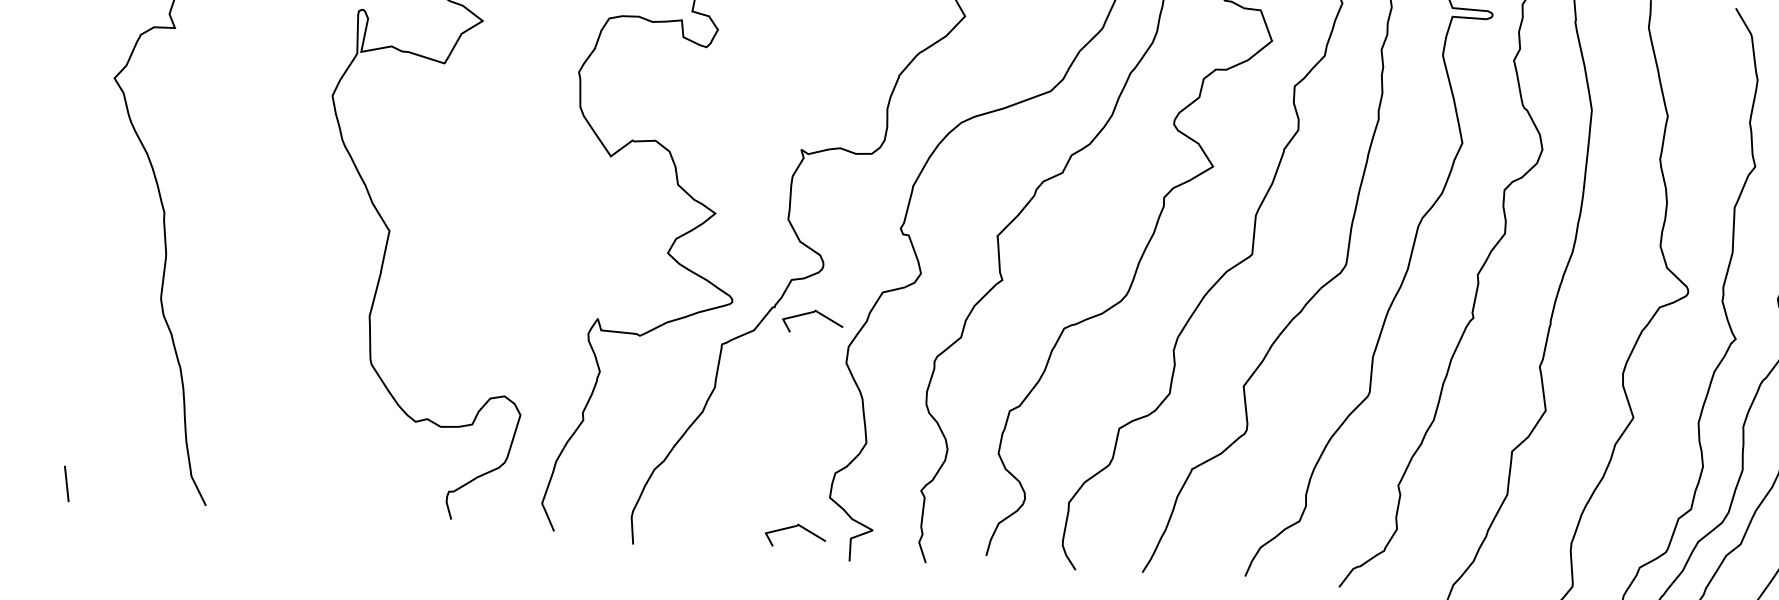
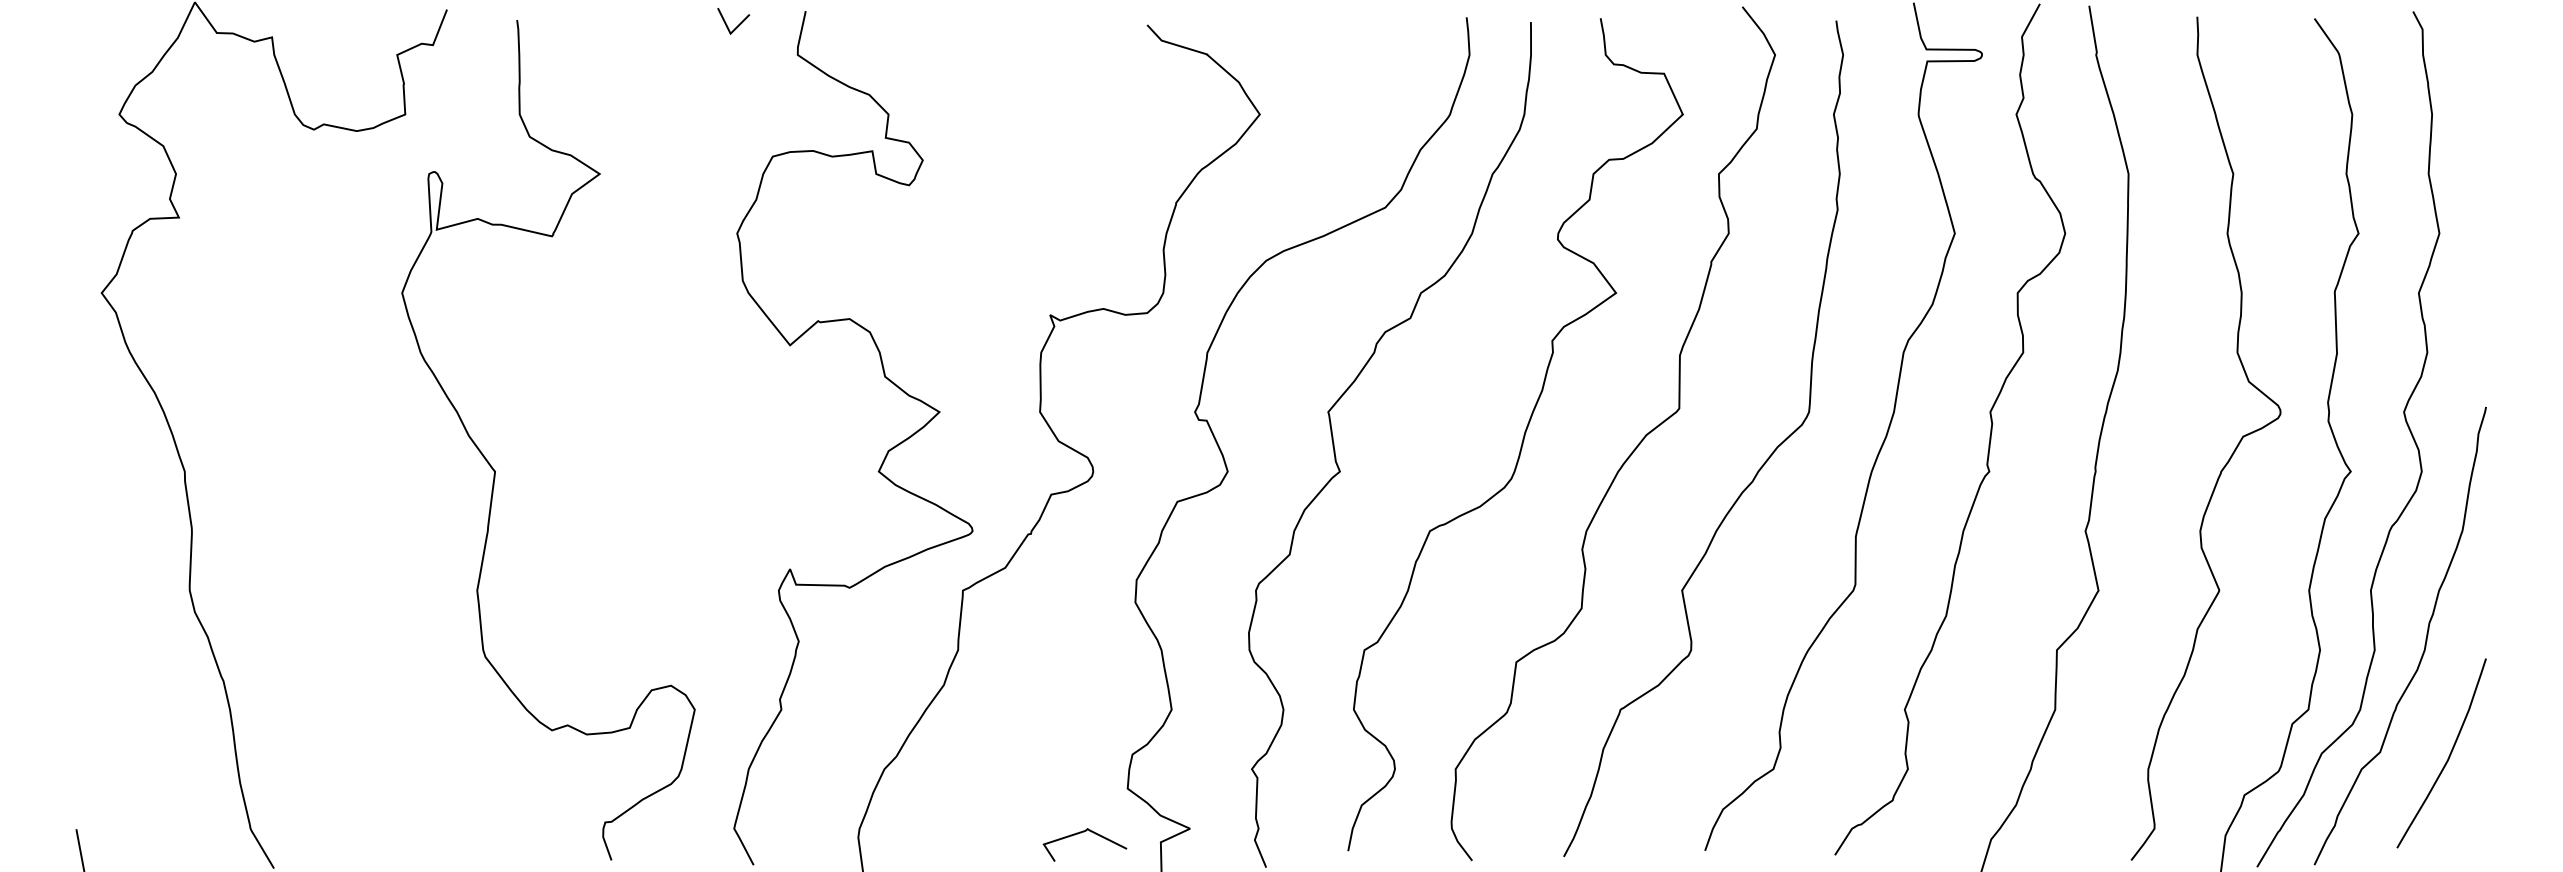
curve: (811, 313) -> (1081, 538), removed

